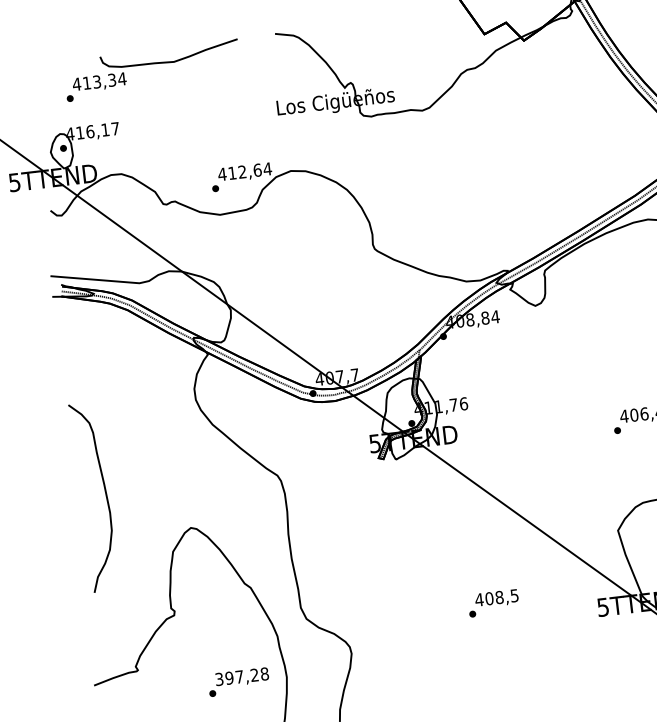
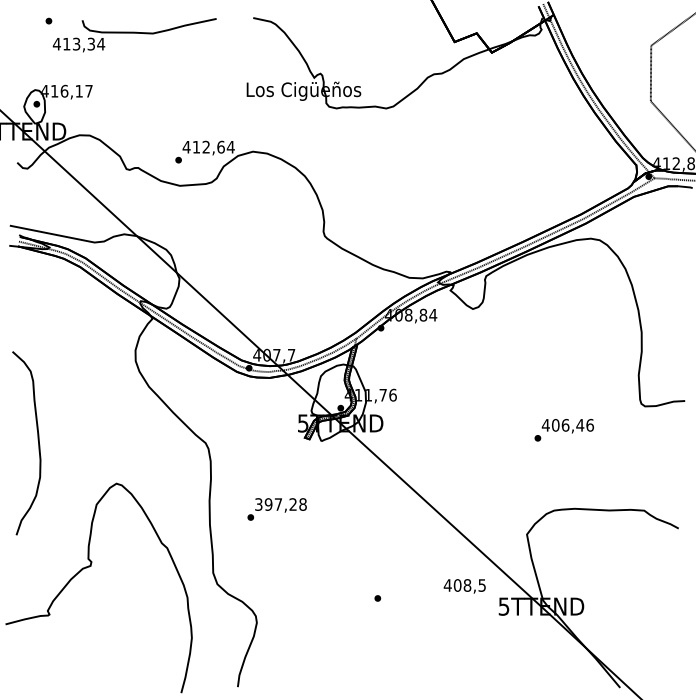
part: (69, 98) -> (48, 20), moved
text: (496, 598) -> (464, 586), moved
text: (238, 682) -> (276, 509), moved

